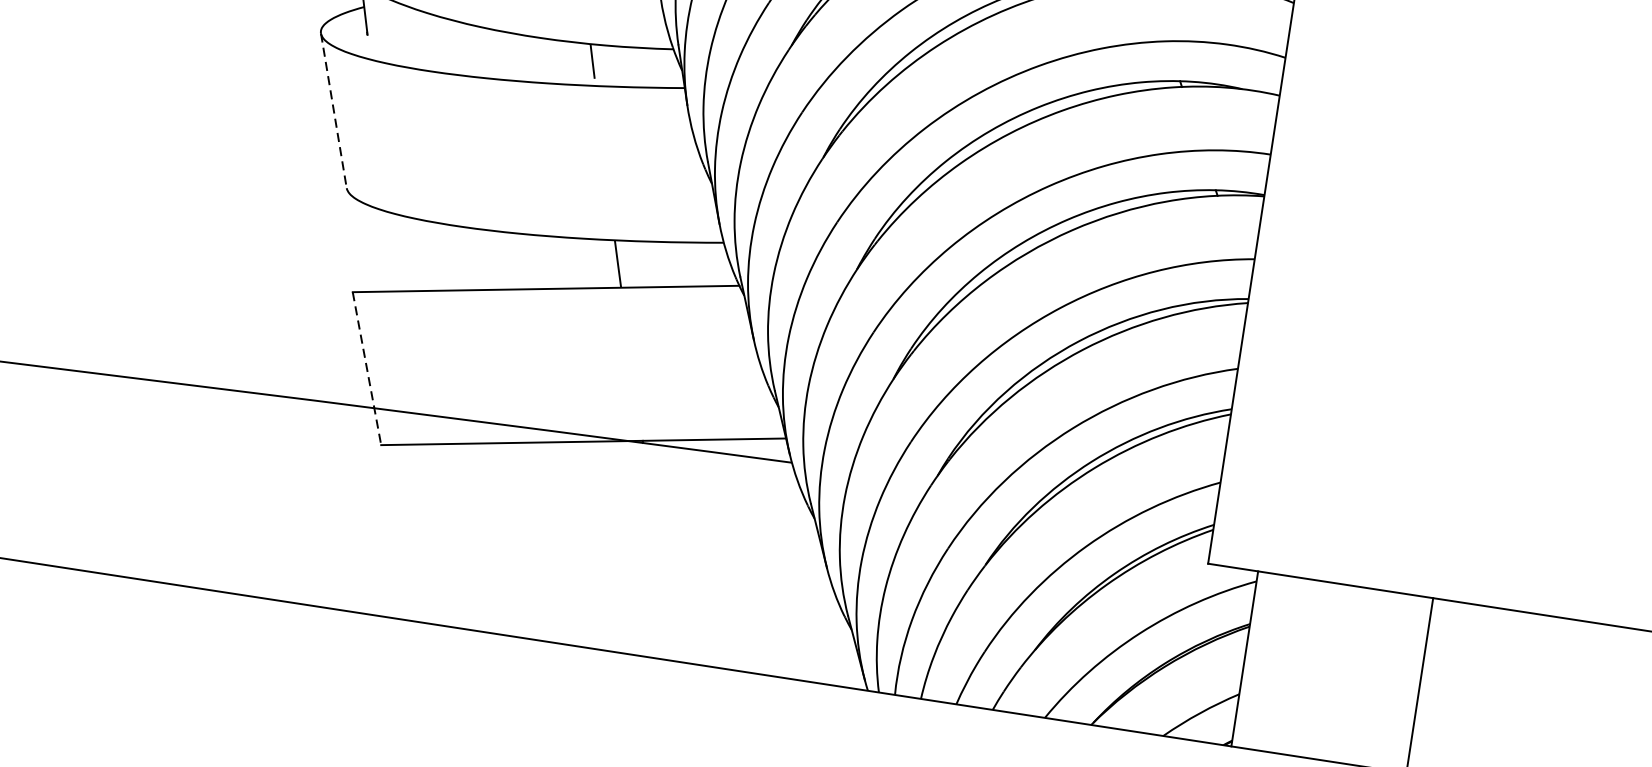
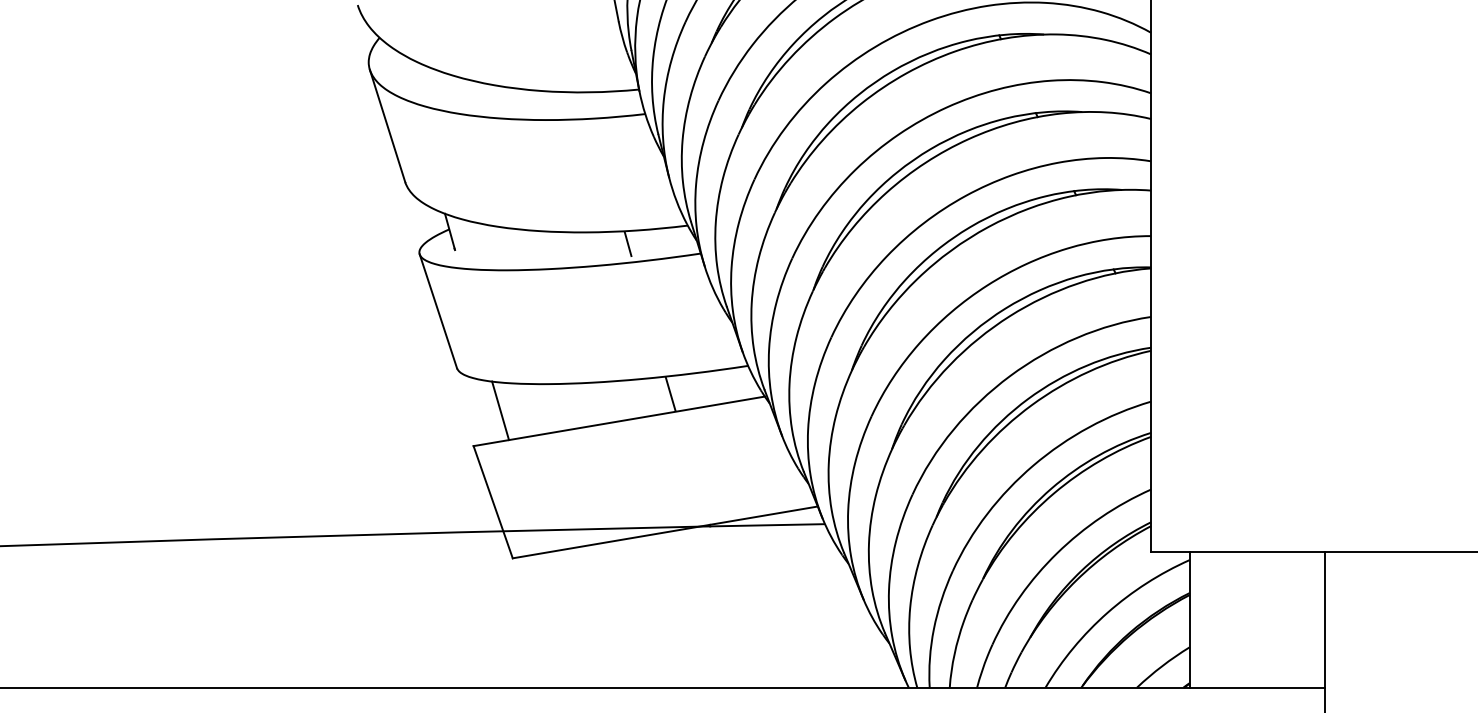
line: (333, 111) -> (438, 311), dashed -> solid
line: (394, 251) -> (500, 410), added
line: (367, 369) -> (493, 502), dashed -> solid

